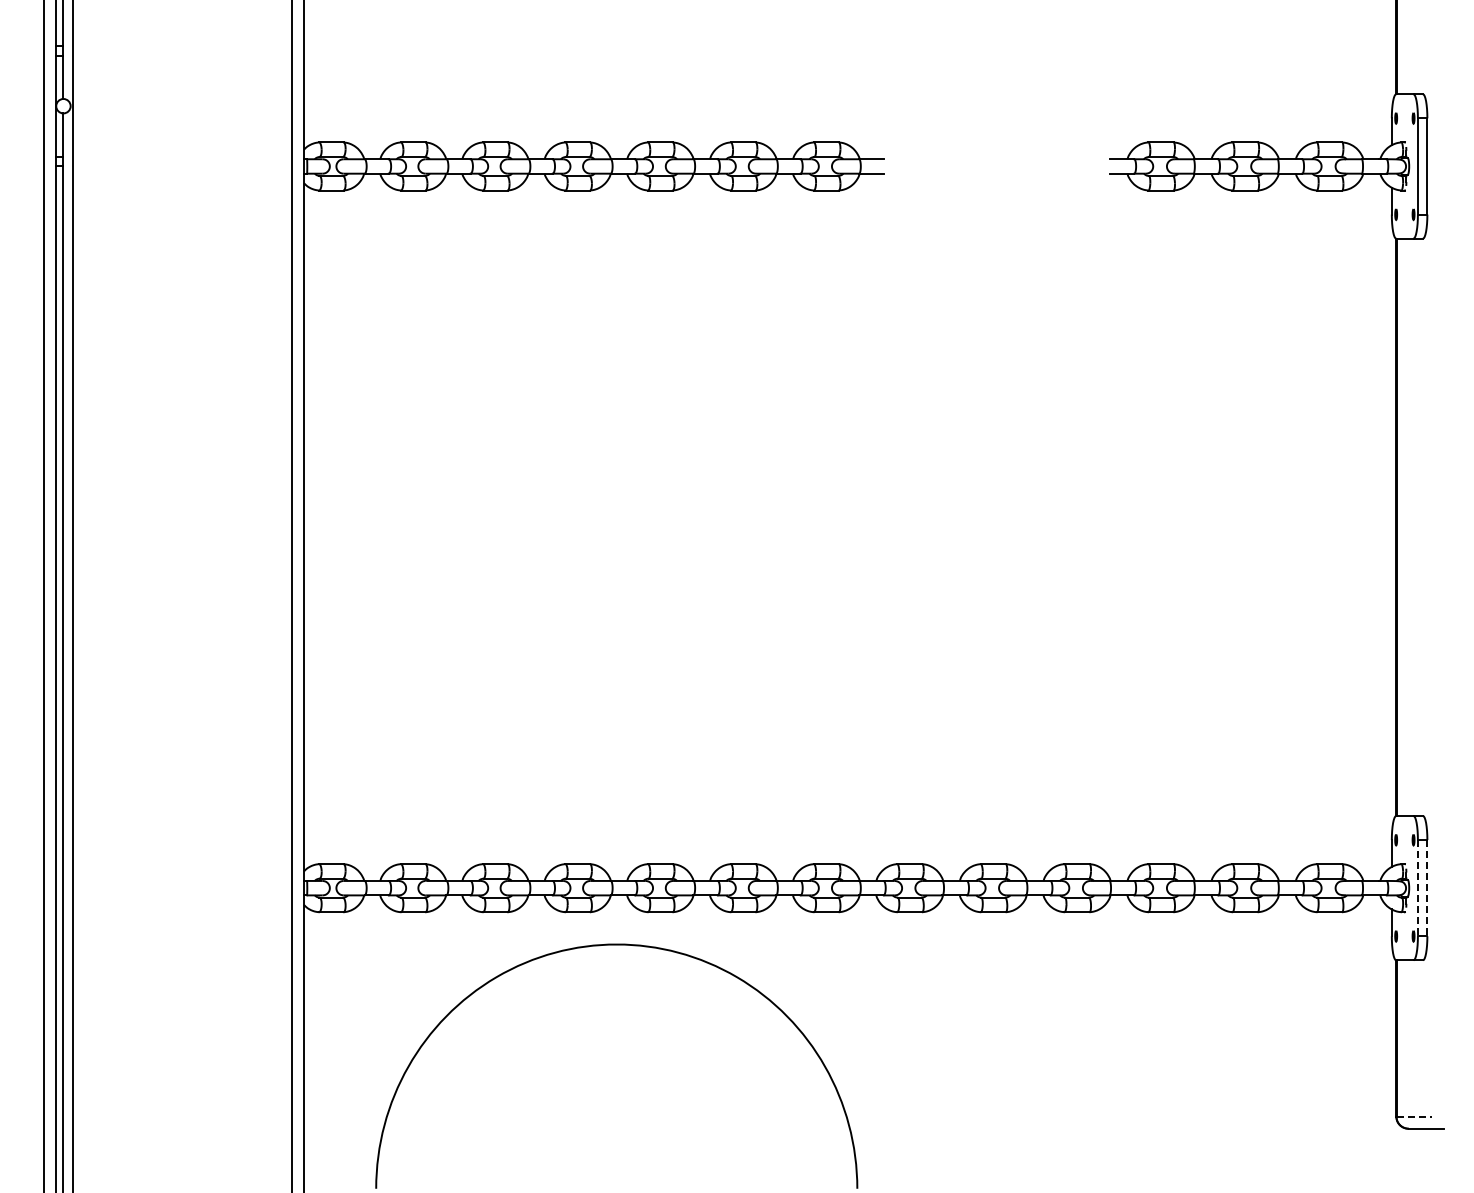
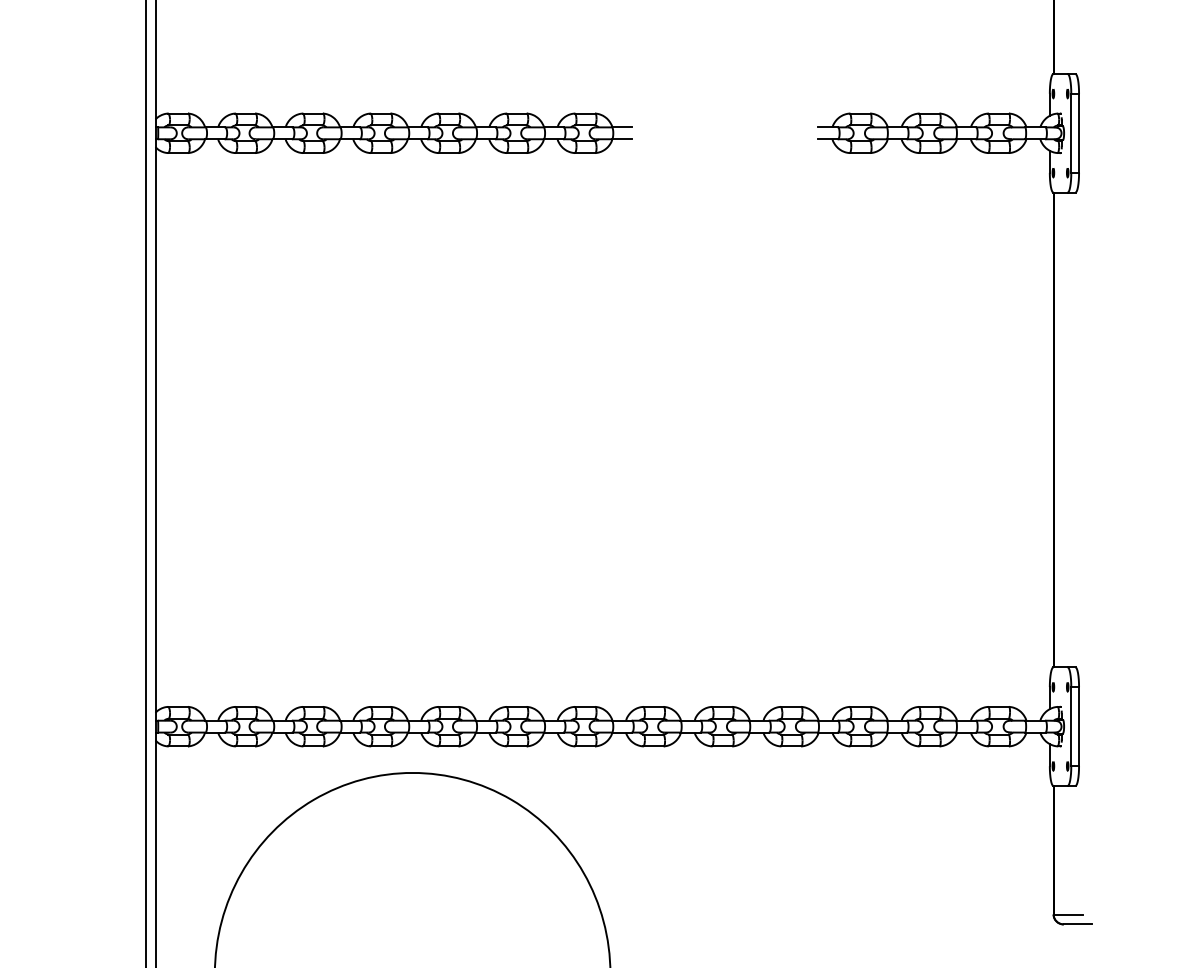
line: (1417, 888) -> (1070, 726), dashed -> solid
line: (1427, 888) -> (1079, 726), dashed -> solid
line: (1414, 1116) -> (1068, 914), dashed -> solid

